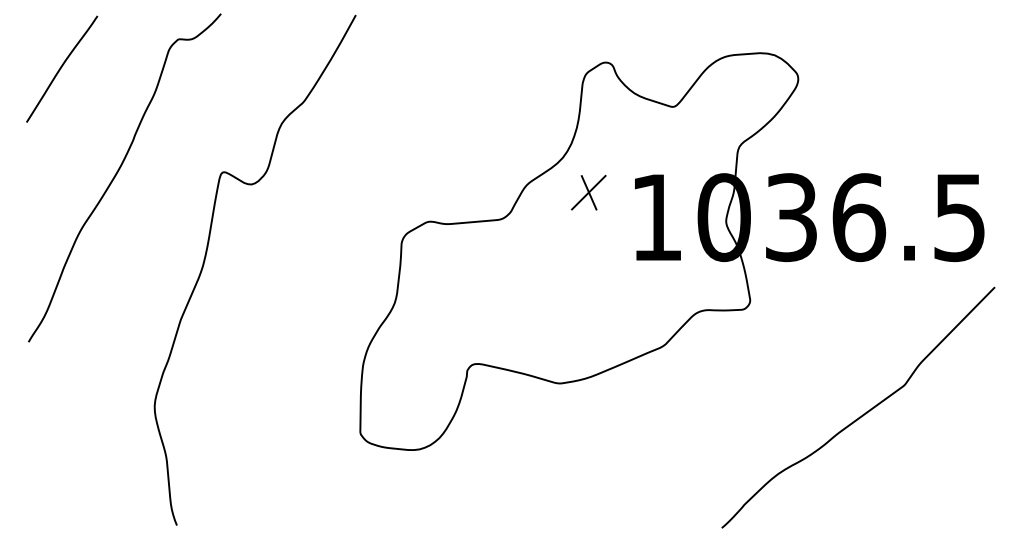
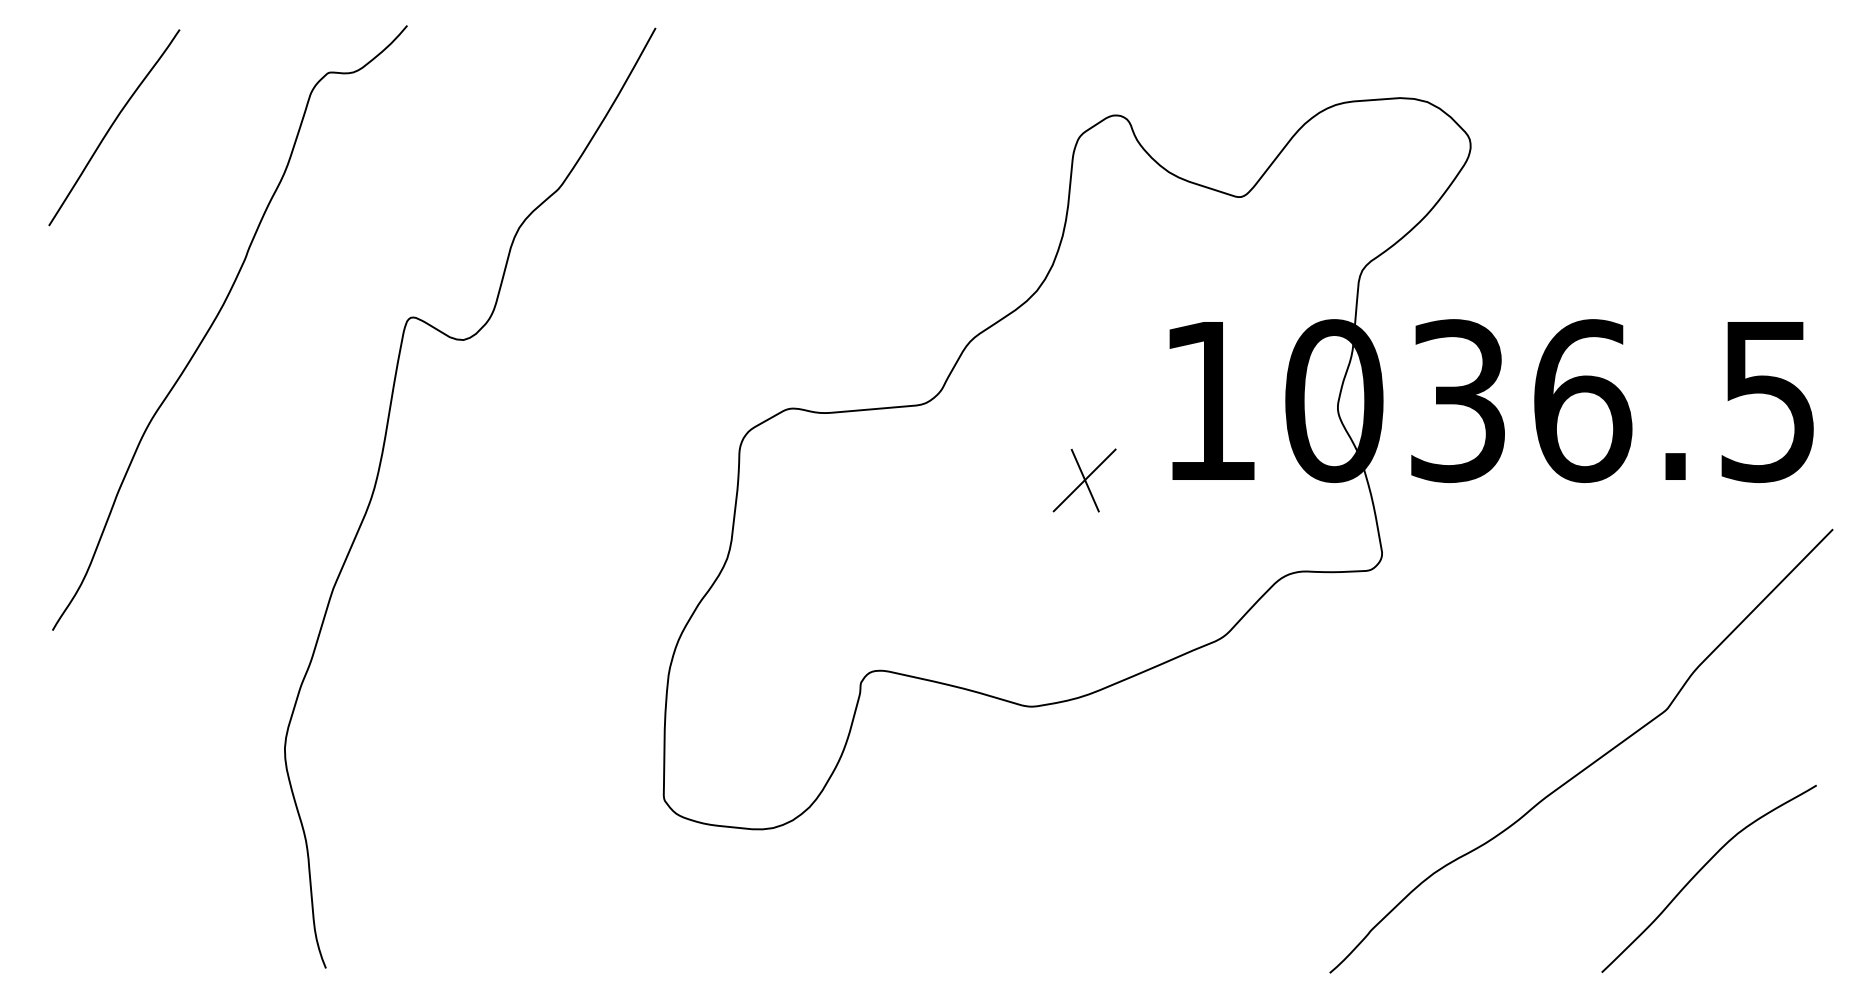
part: (588, 192) -> (1084, 480), moved
curve: (922, 474) -> (1699, 874), added

